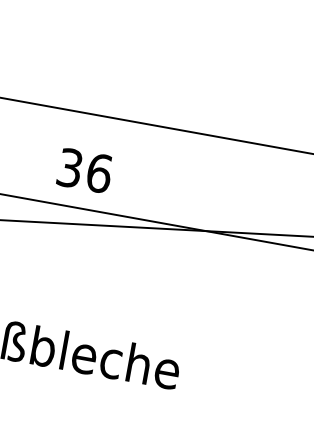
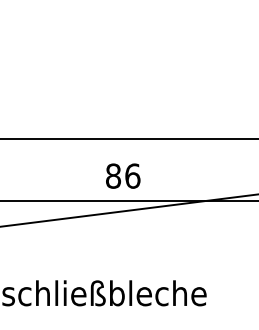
text: (70, 167) -> (113, 175), 36 -> 86

